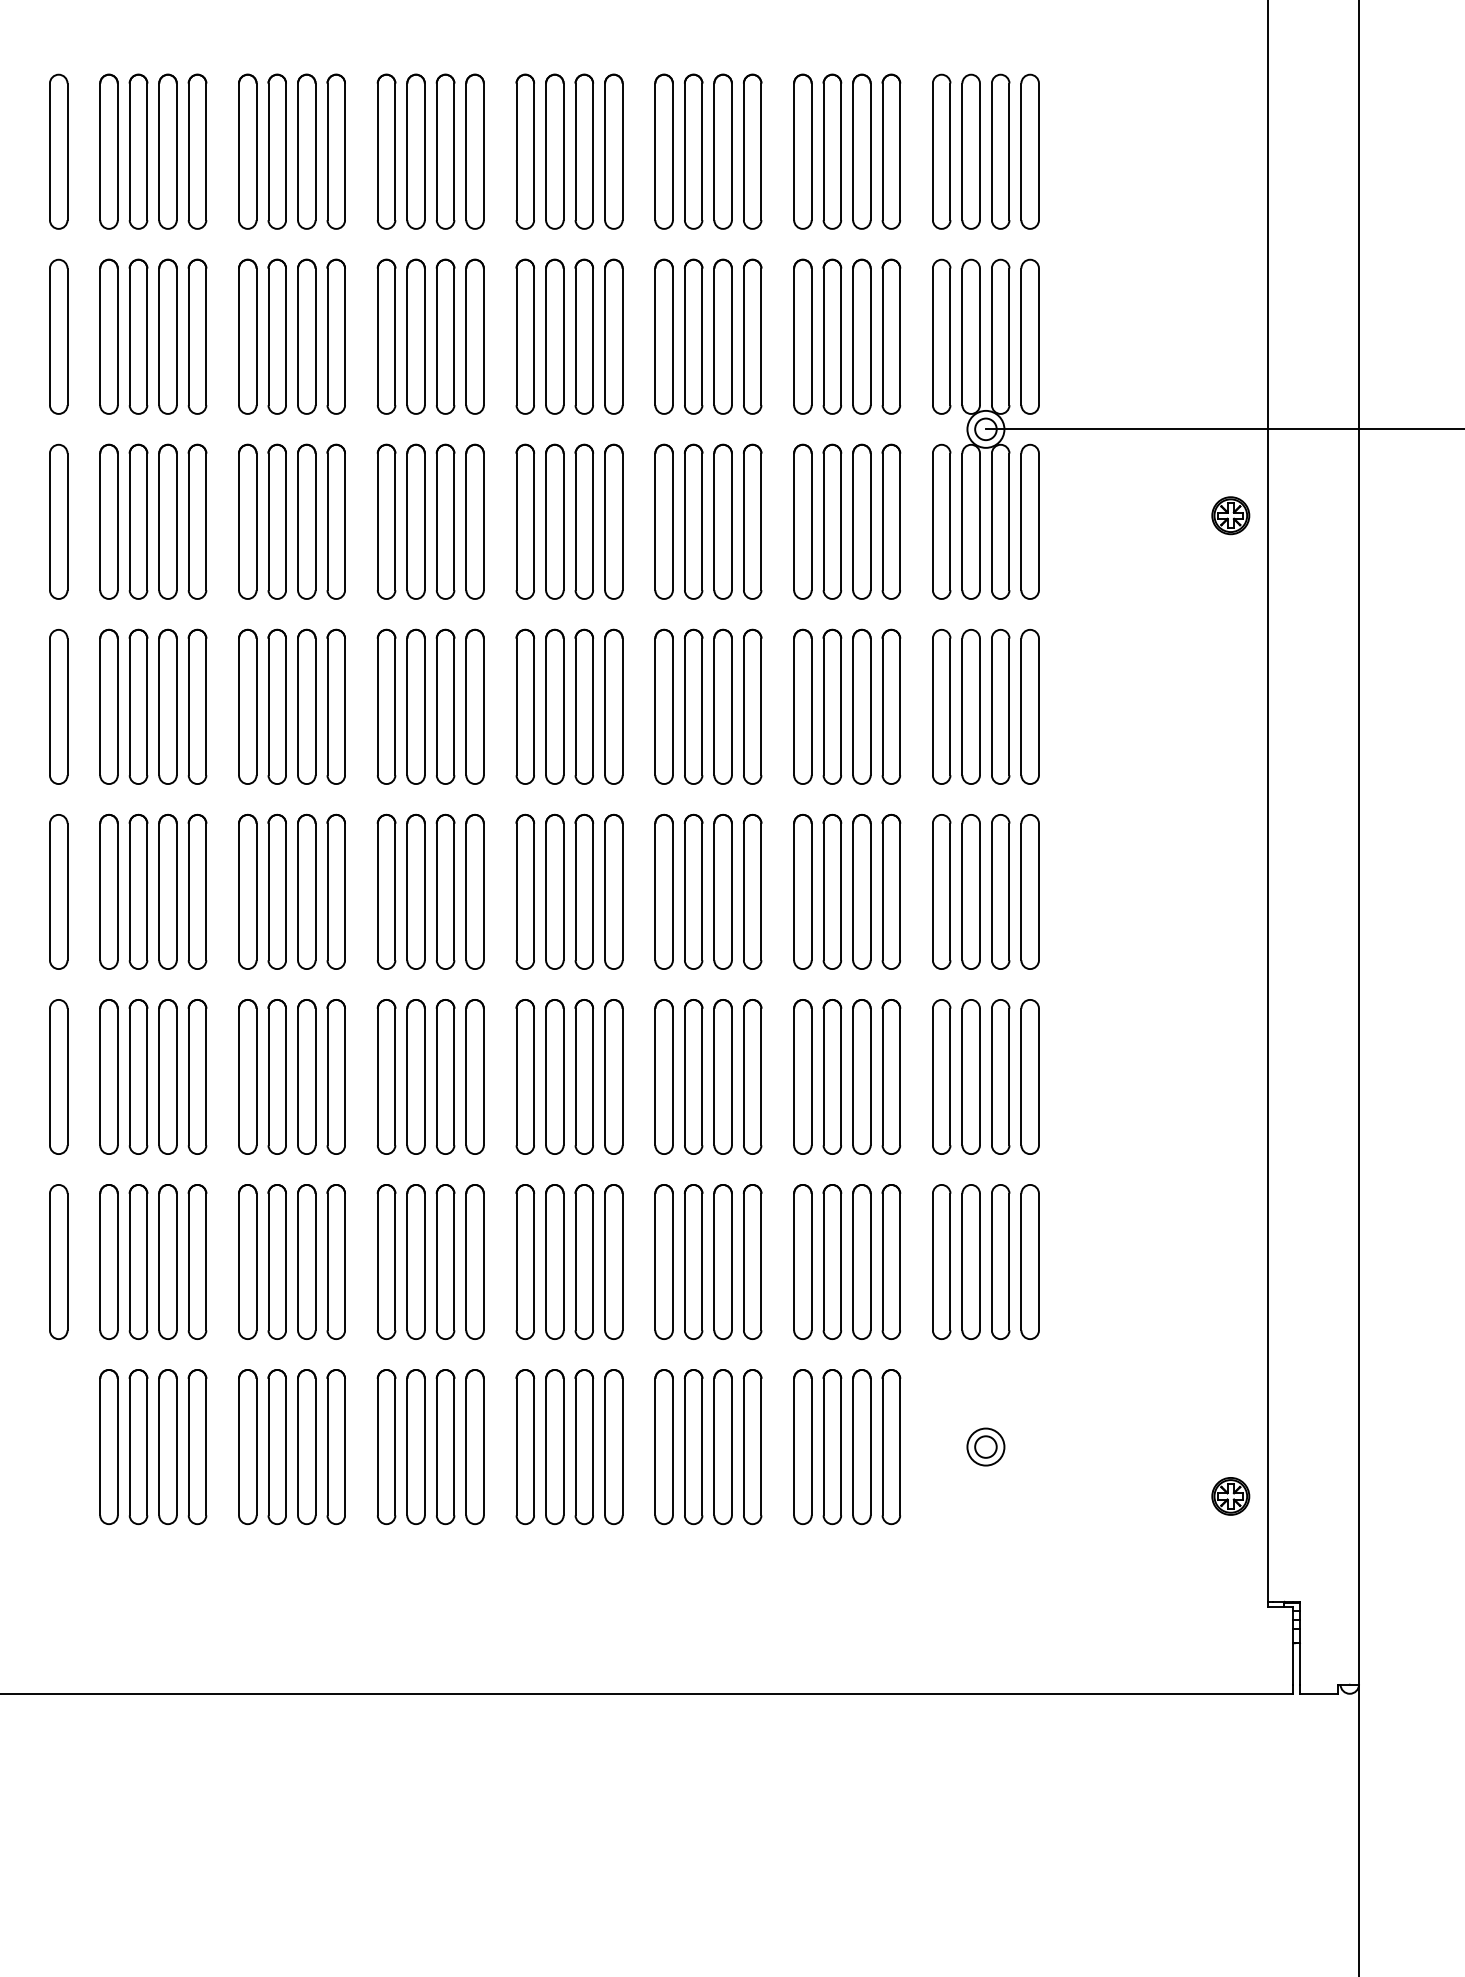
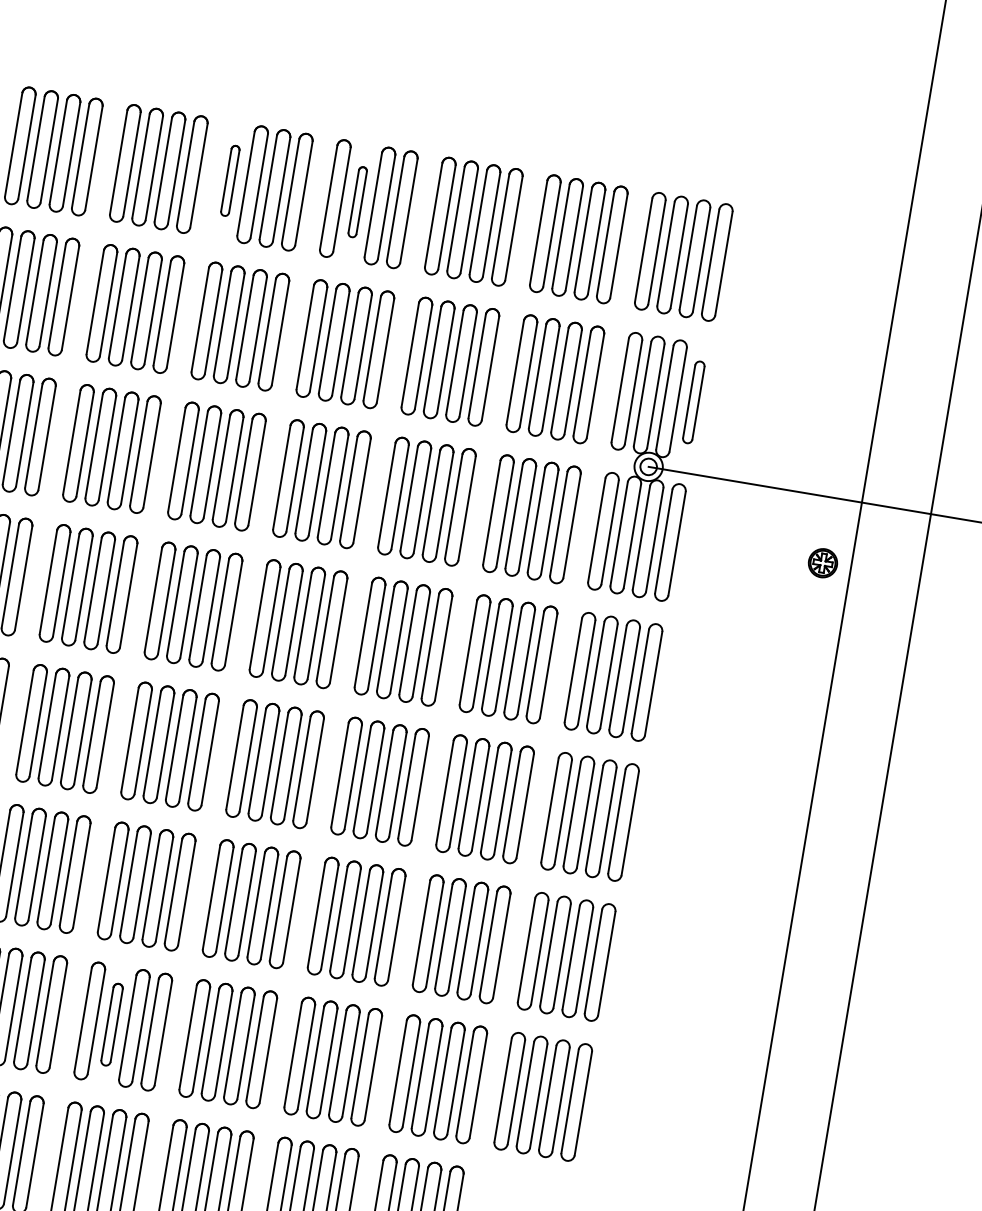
part: (386, 151) -> (230, 180), size x0.6
part: (554, 151) -> (357, 202), size x0.6
part: (1029, 336) -> (693, 402), size x0.7
part: (415, 1261) -> (111, 1024), size x0.7

